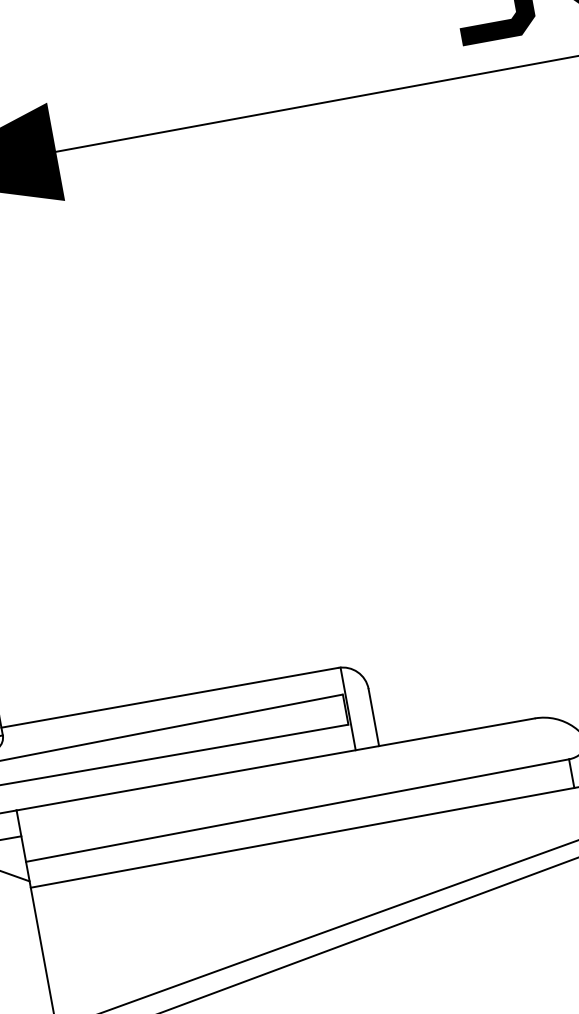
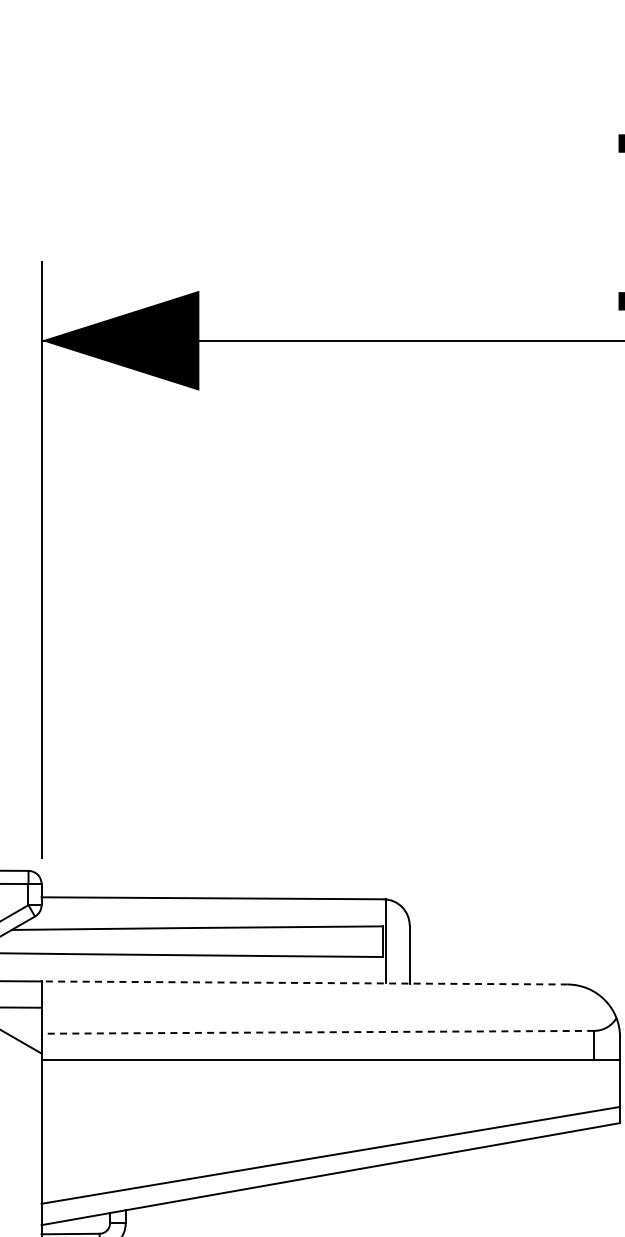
line: (275, 764) -> (304, 982), solid -> dashed
line: (297, 810) -> (317, 1032), solid -> dashed

